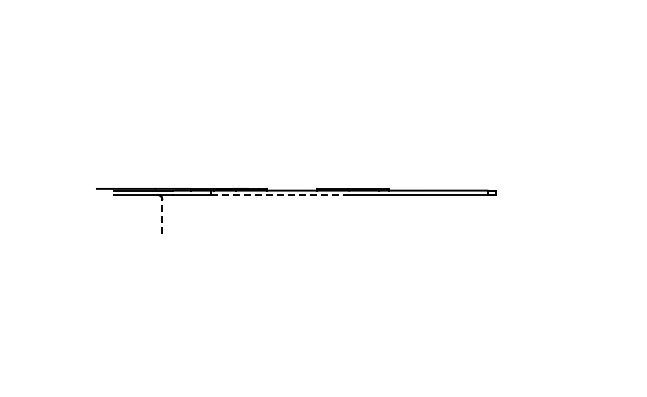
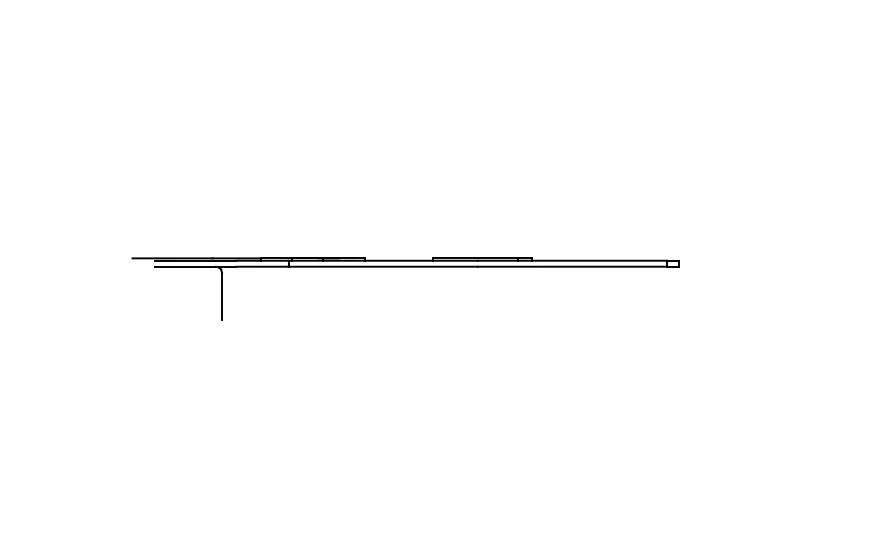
line: (280, 195) -> (383, 267), dashed -> solid
line: (162, 216) -> (222, 296), dashed -> solid

